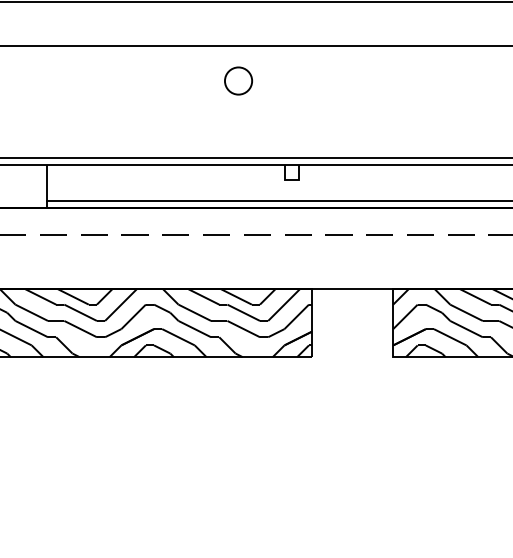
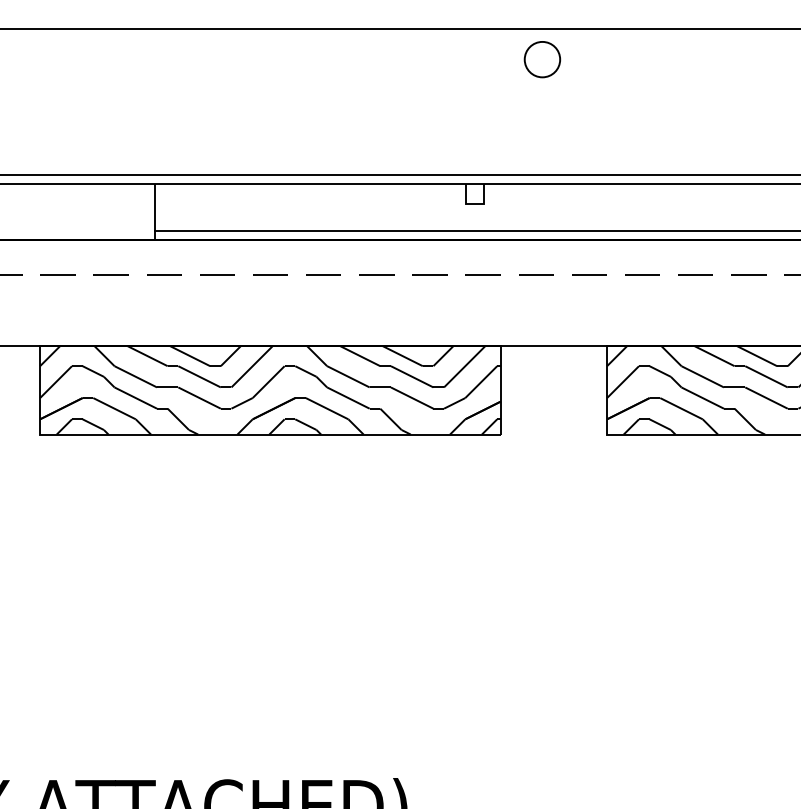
circle: (238, 80) -> (542, 59), moved

